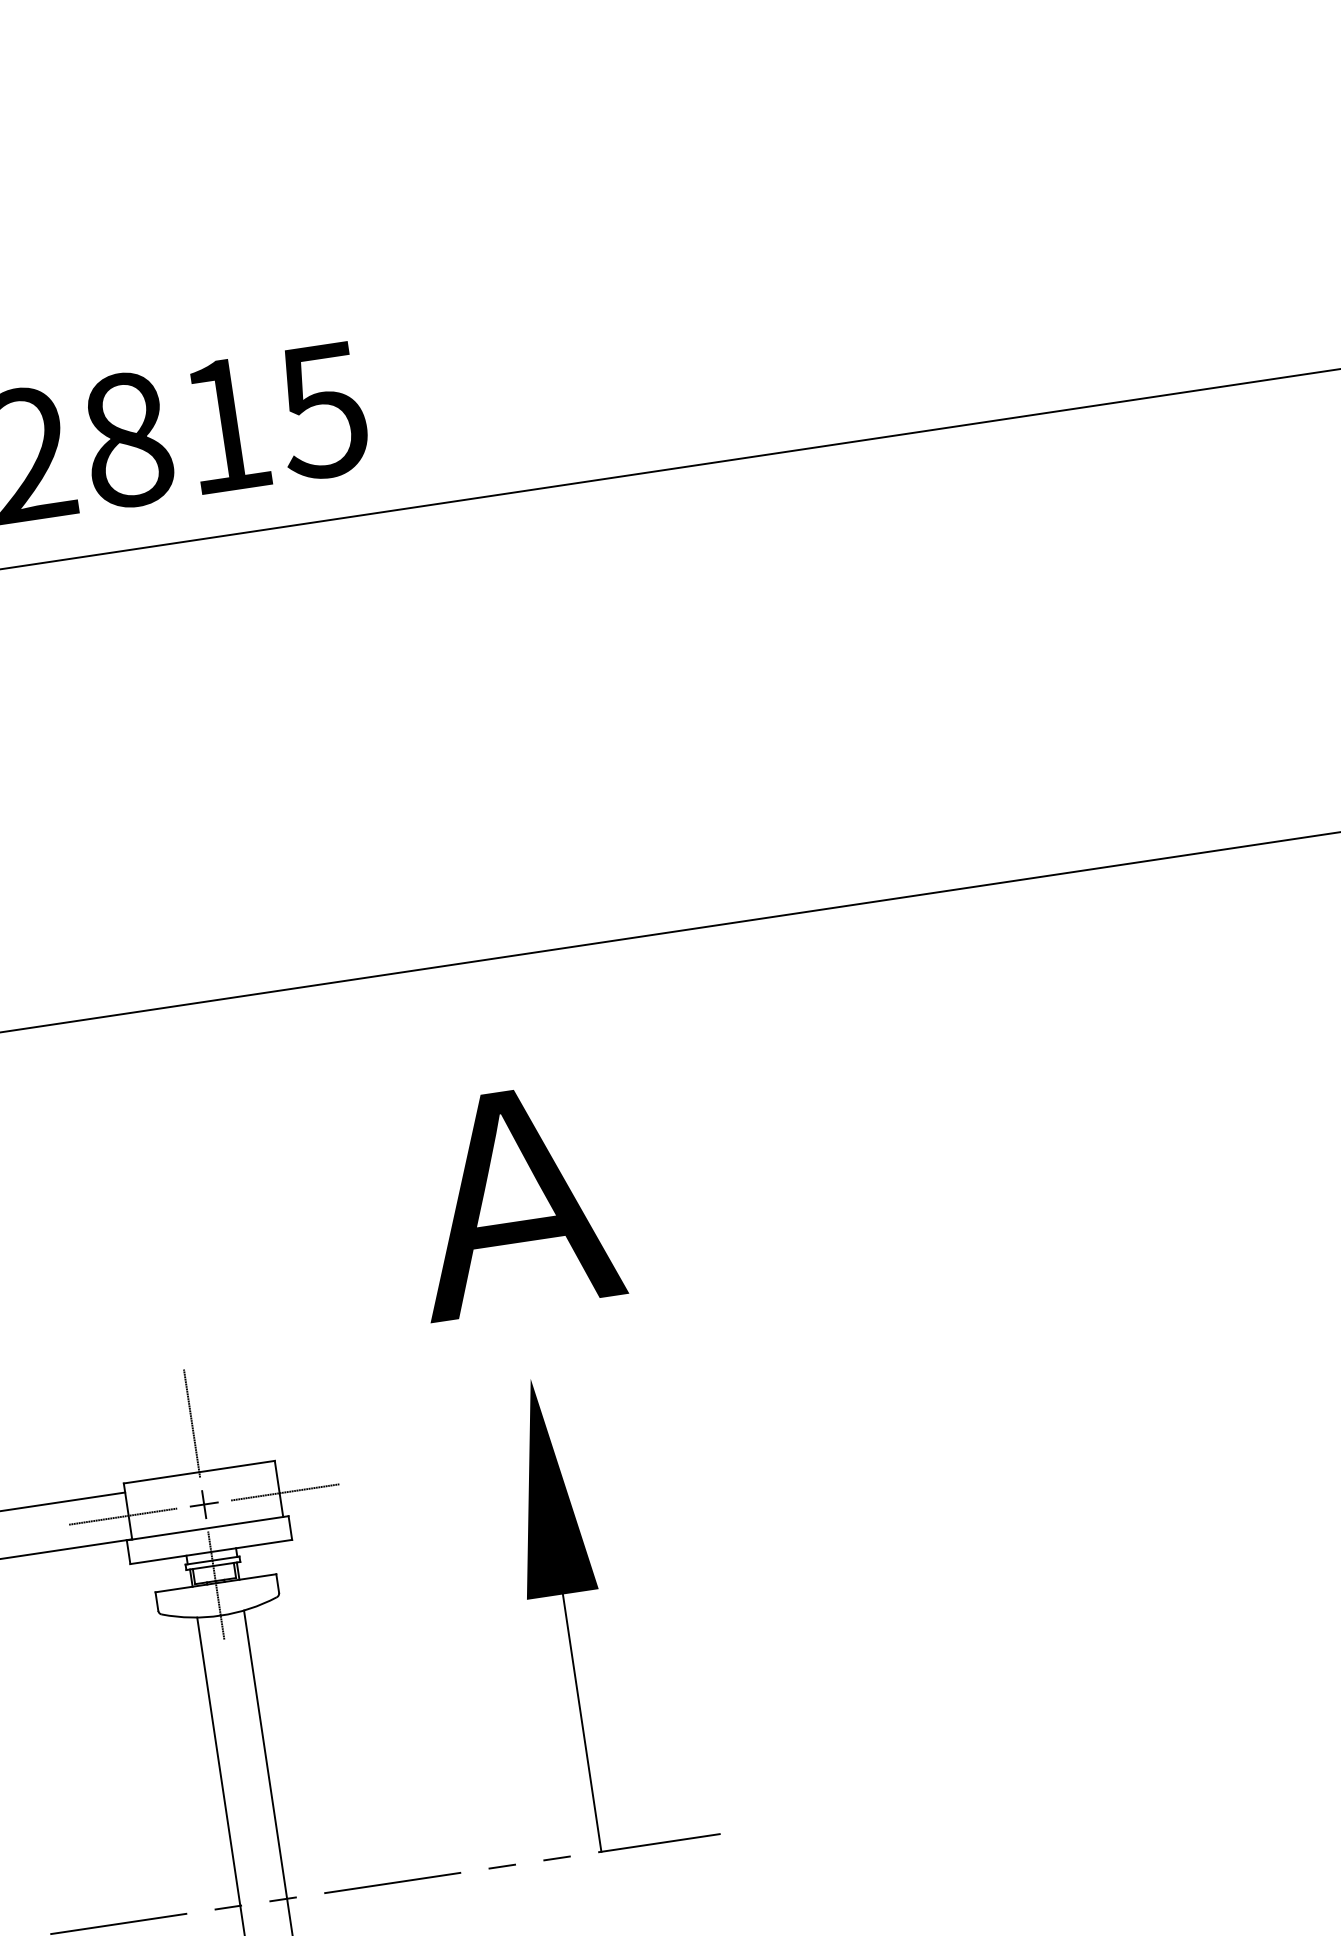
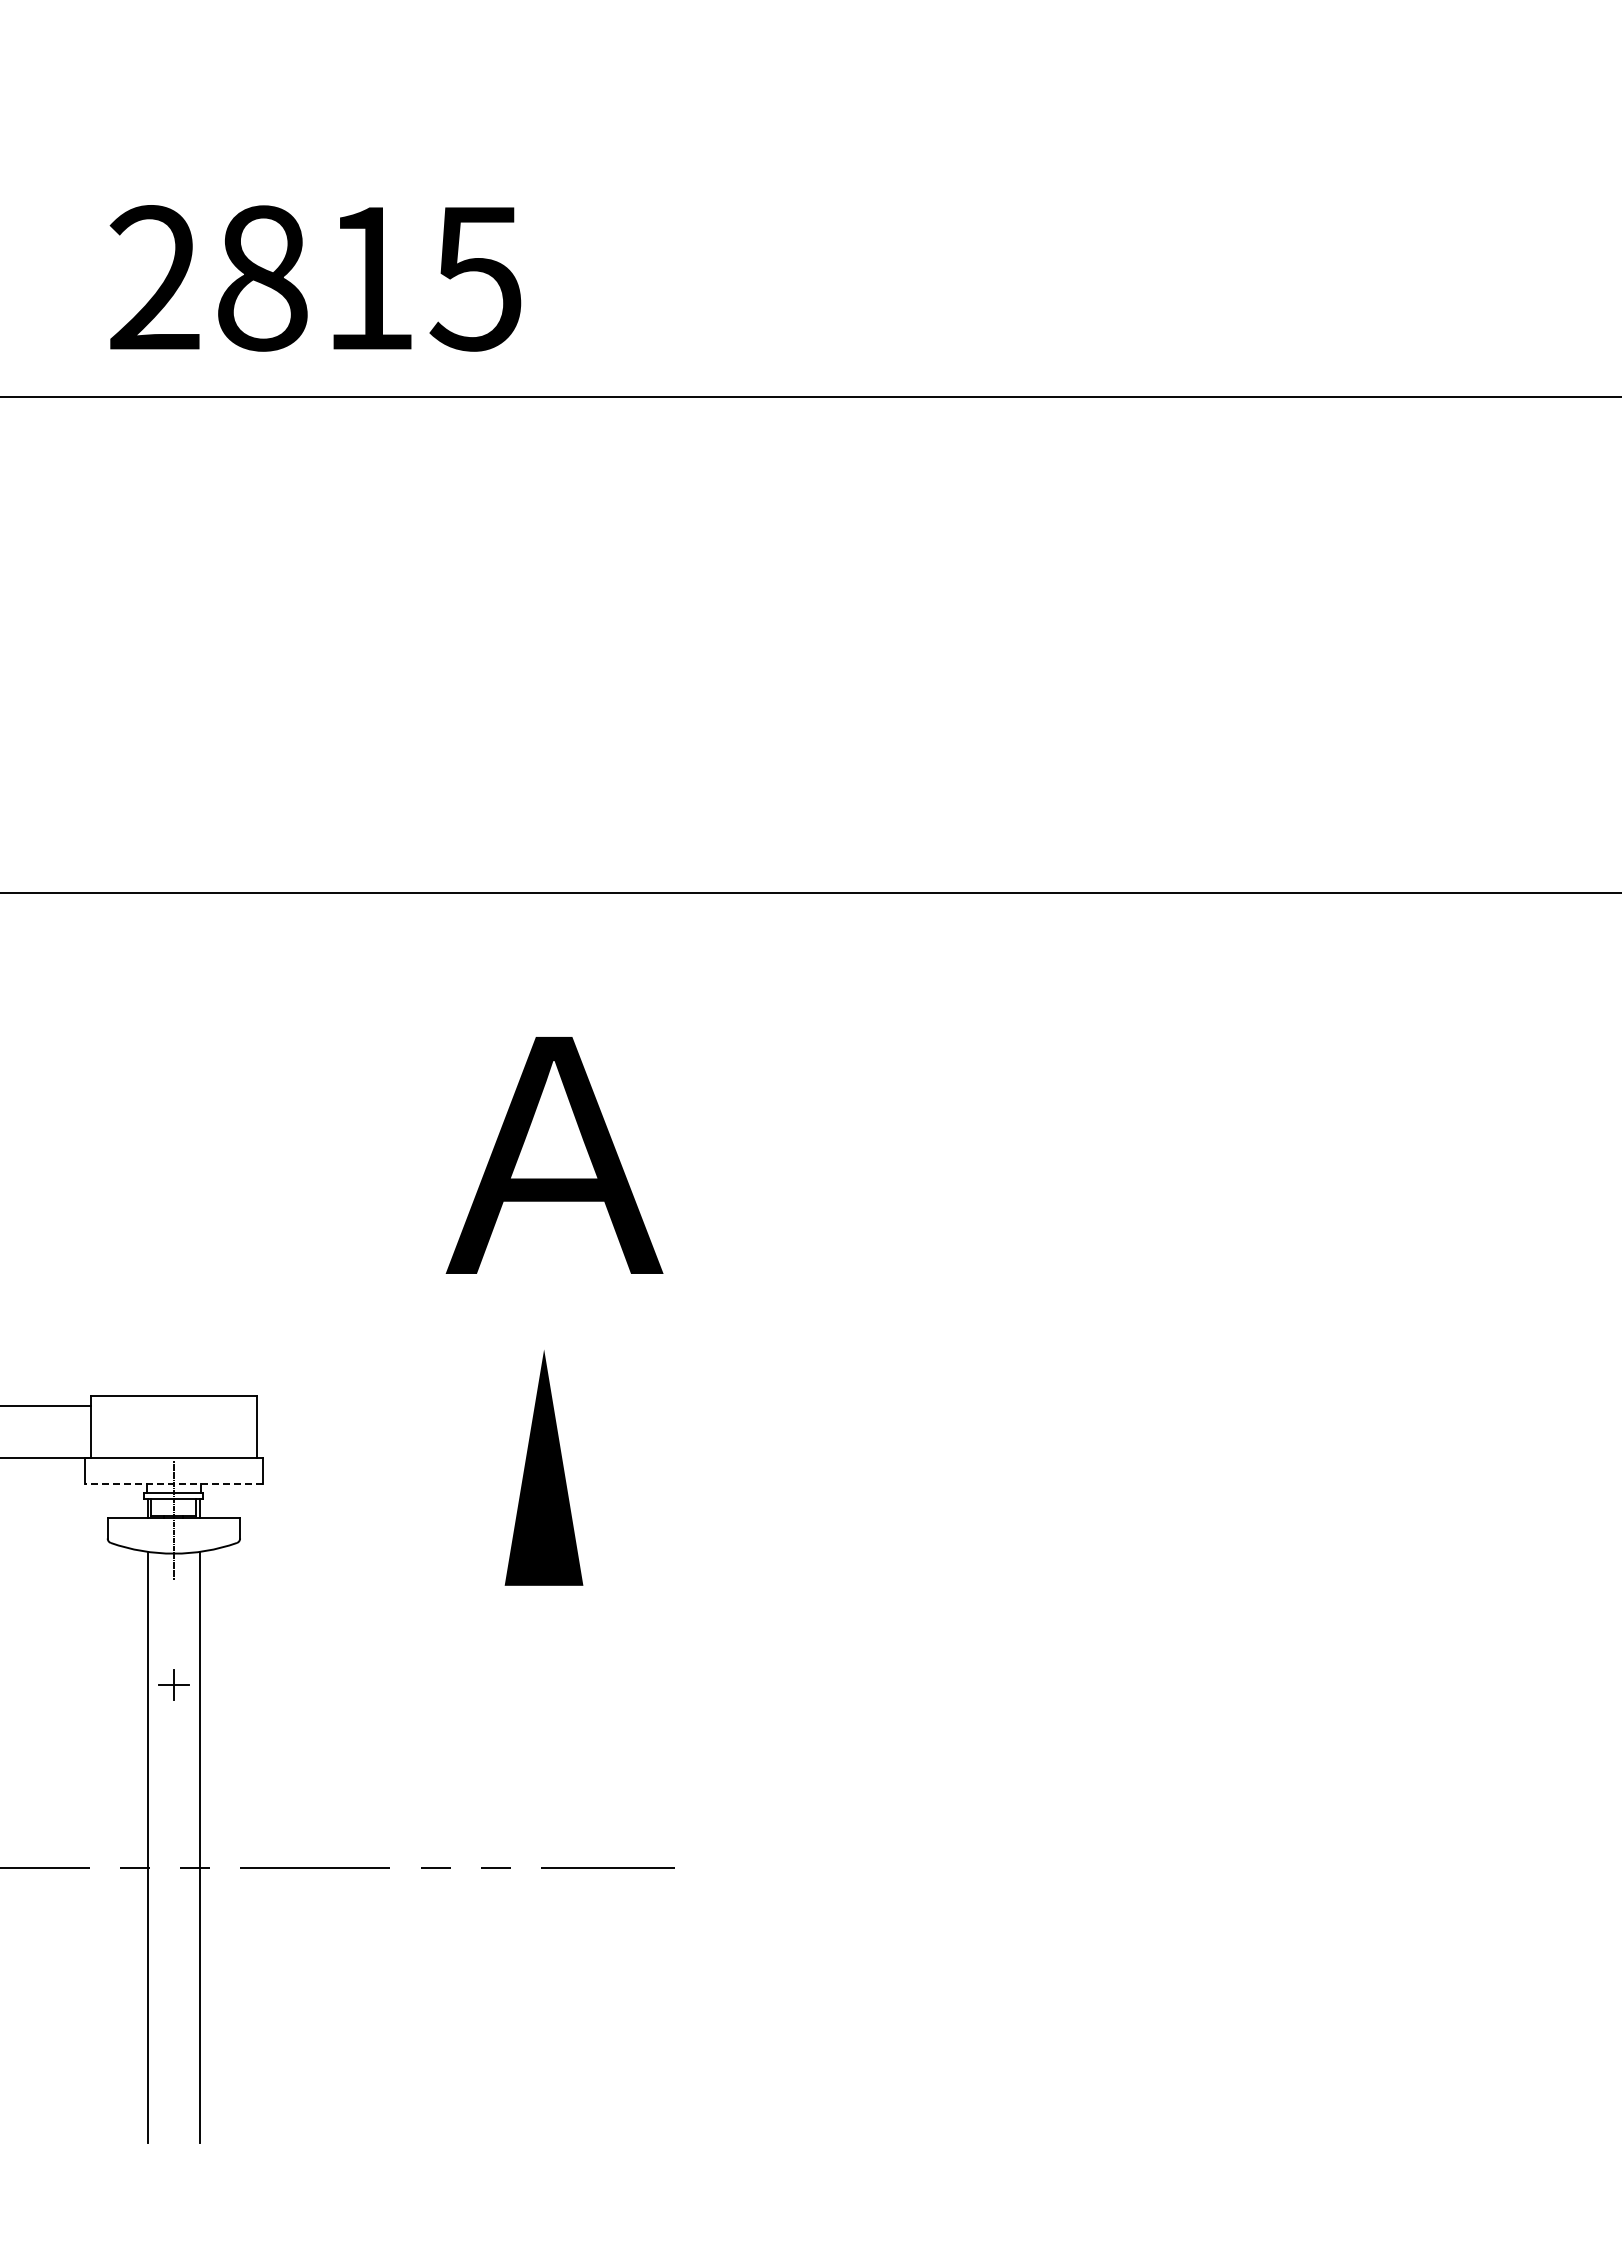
line: (191, 1423) -> (173, 1342), removed
line: (284, 1492) -> (262, 1431), removed
part: (203, 1504) -> (173, 1684), moved
line: (122, 1516) -> (84, 1431), removed
line: (210, 1551) -> (173, 1483), solid -> dashed
line: (582, 1722) -> (544, 1726), removed

